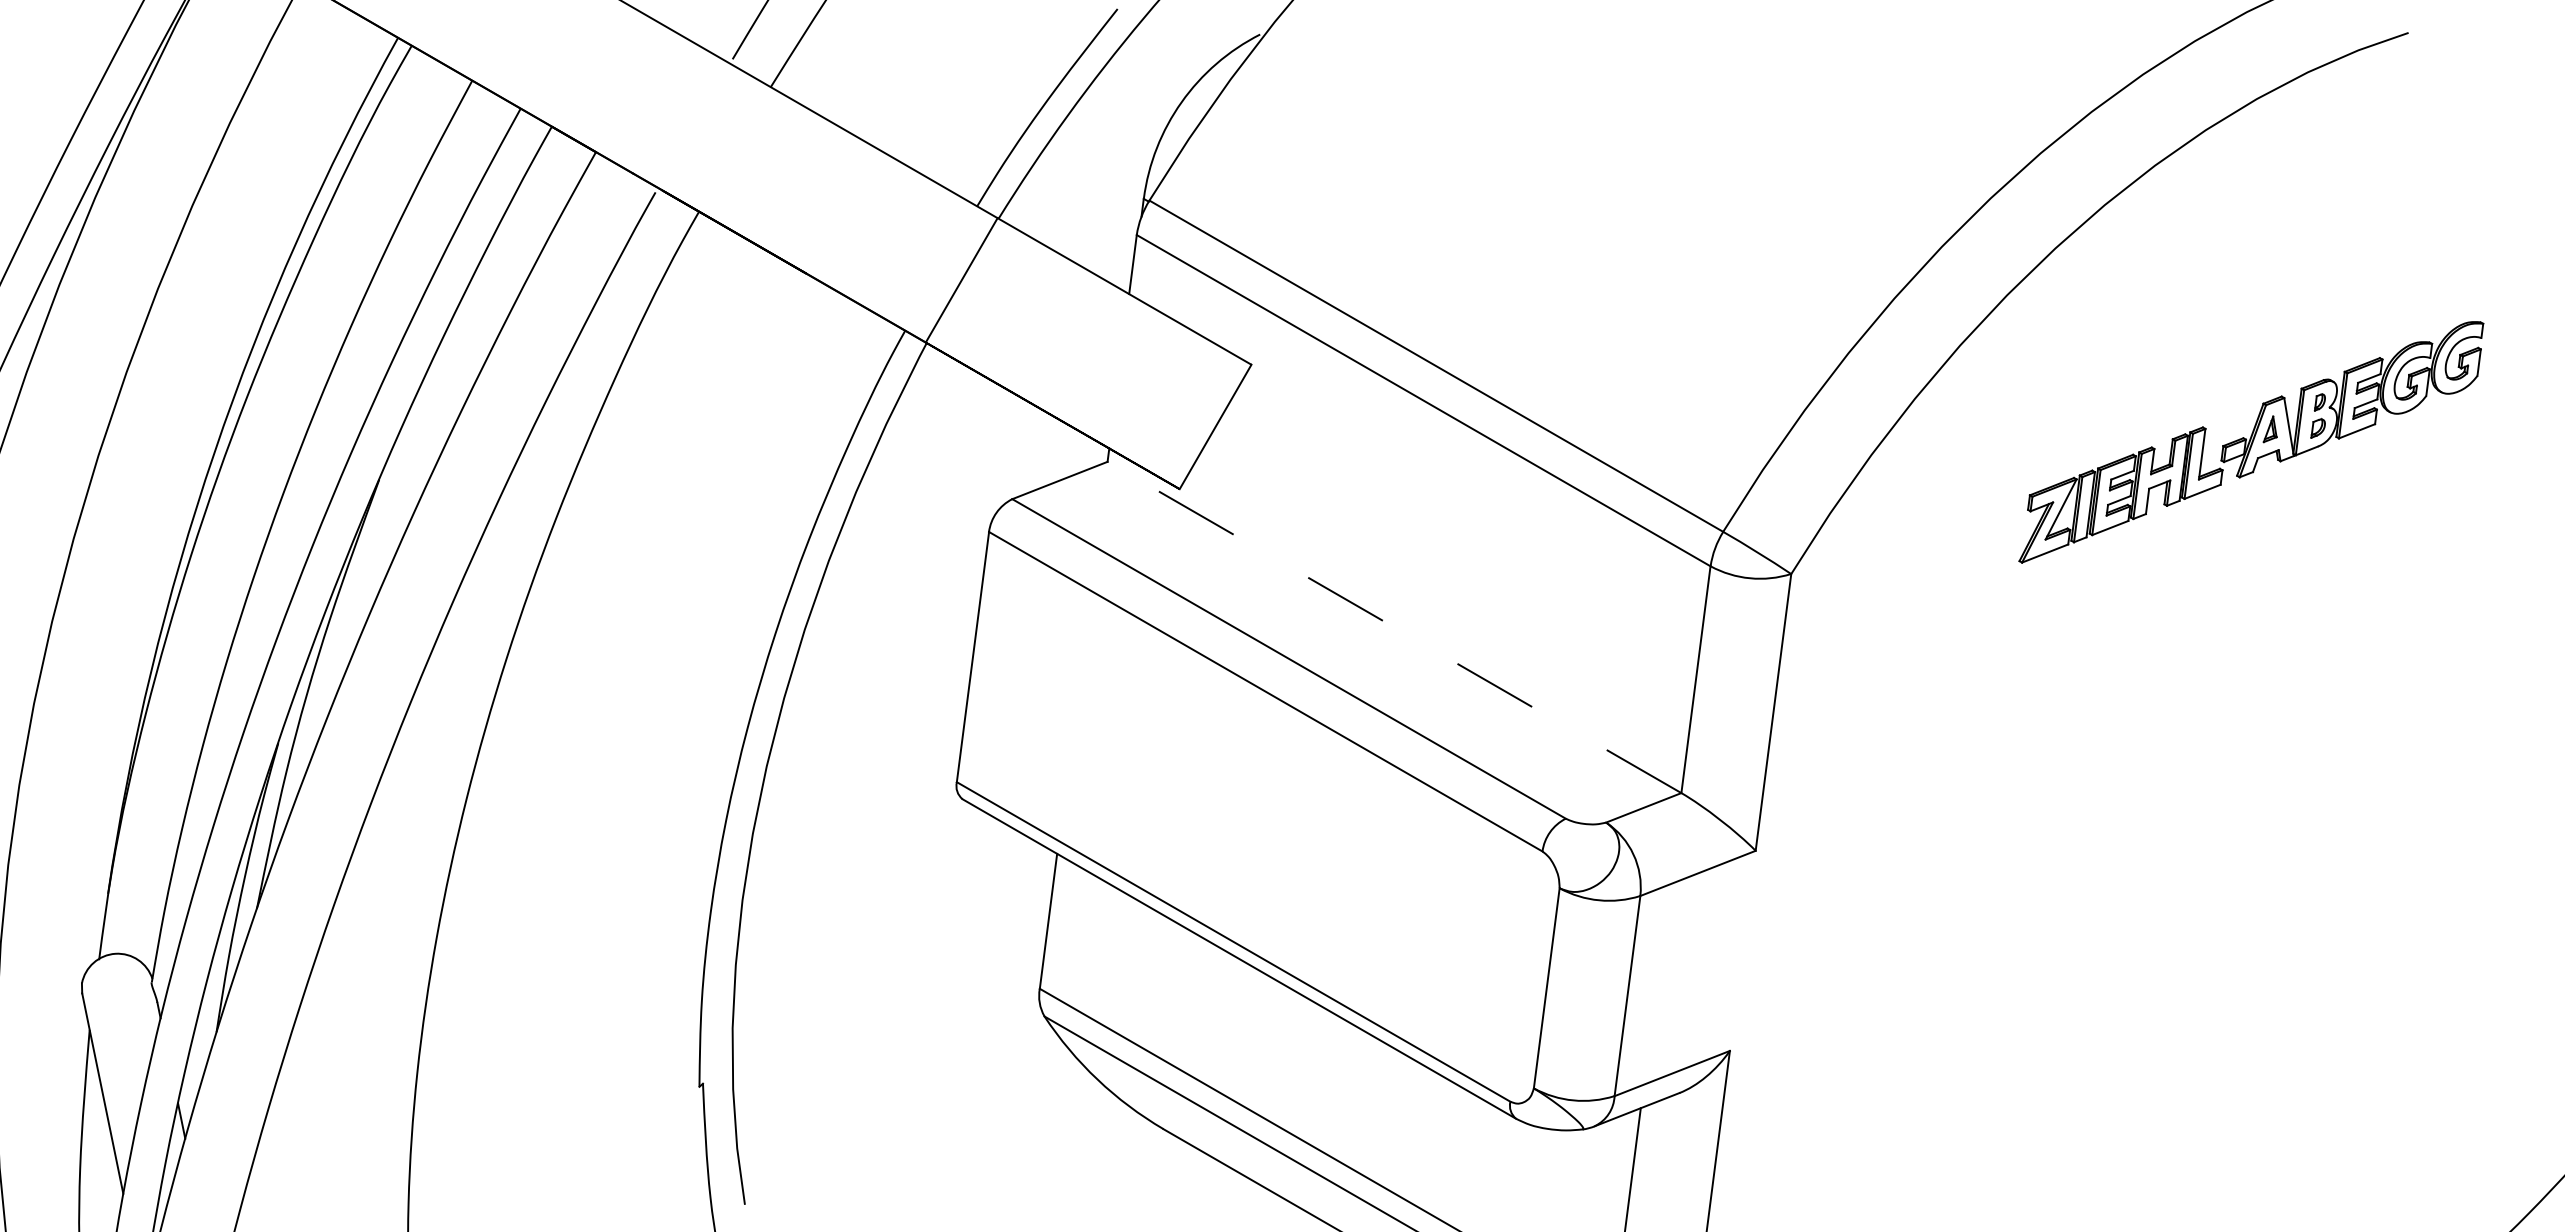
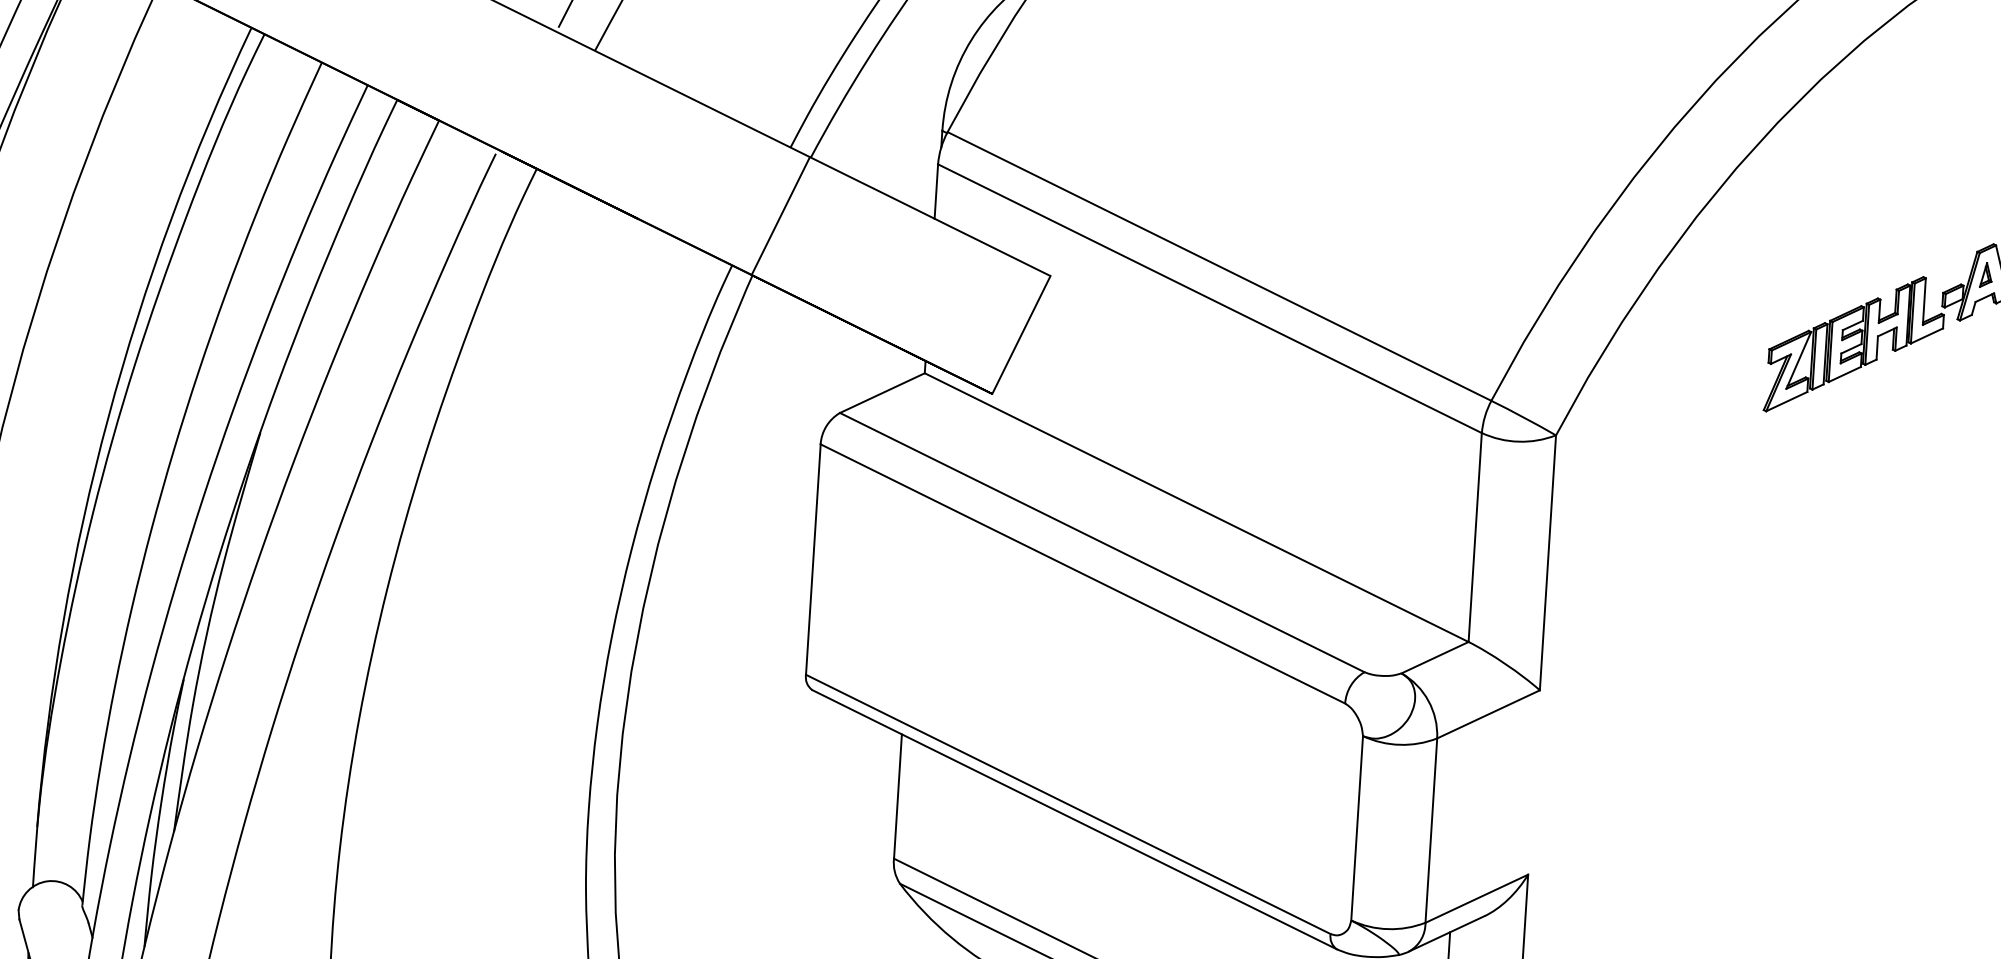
line: (1394, 627) -> (1196, 507), dashed -> solid

